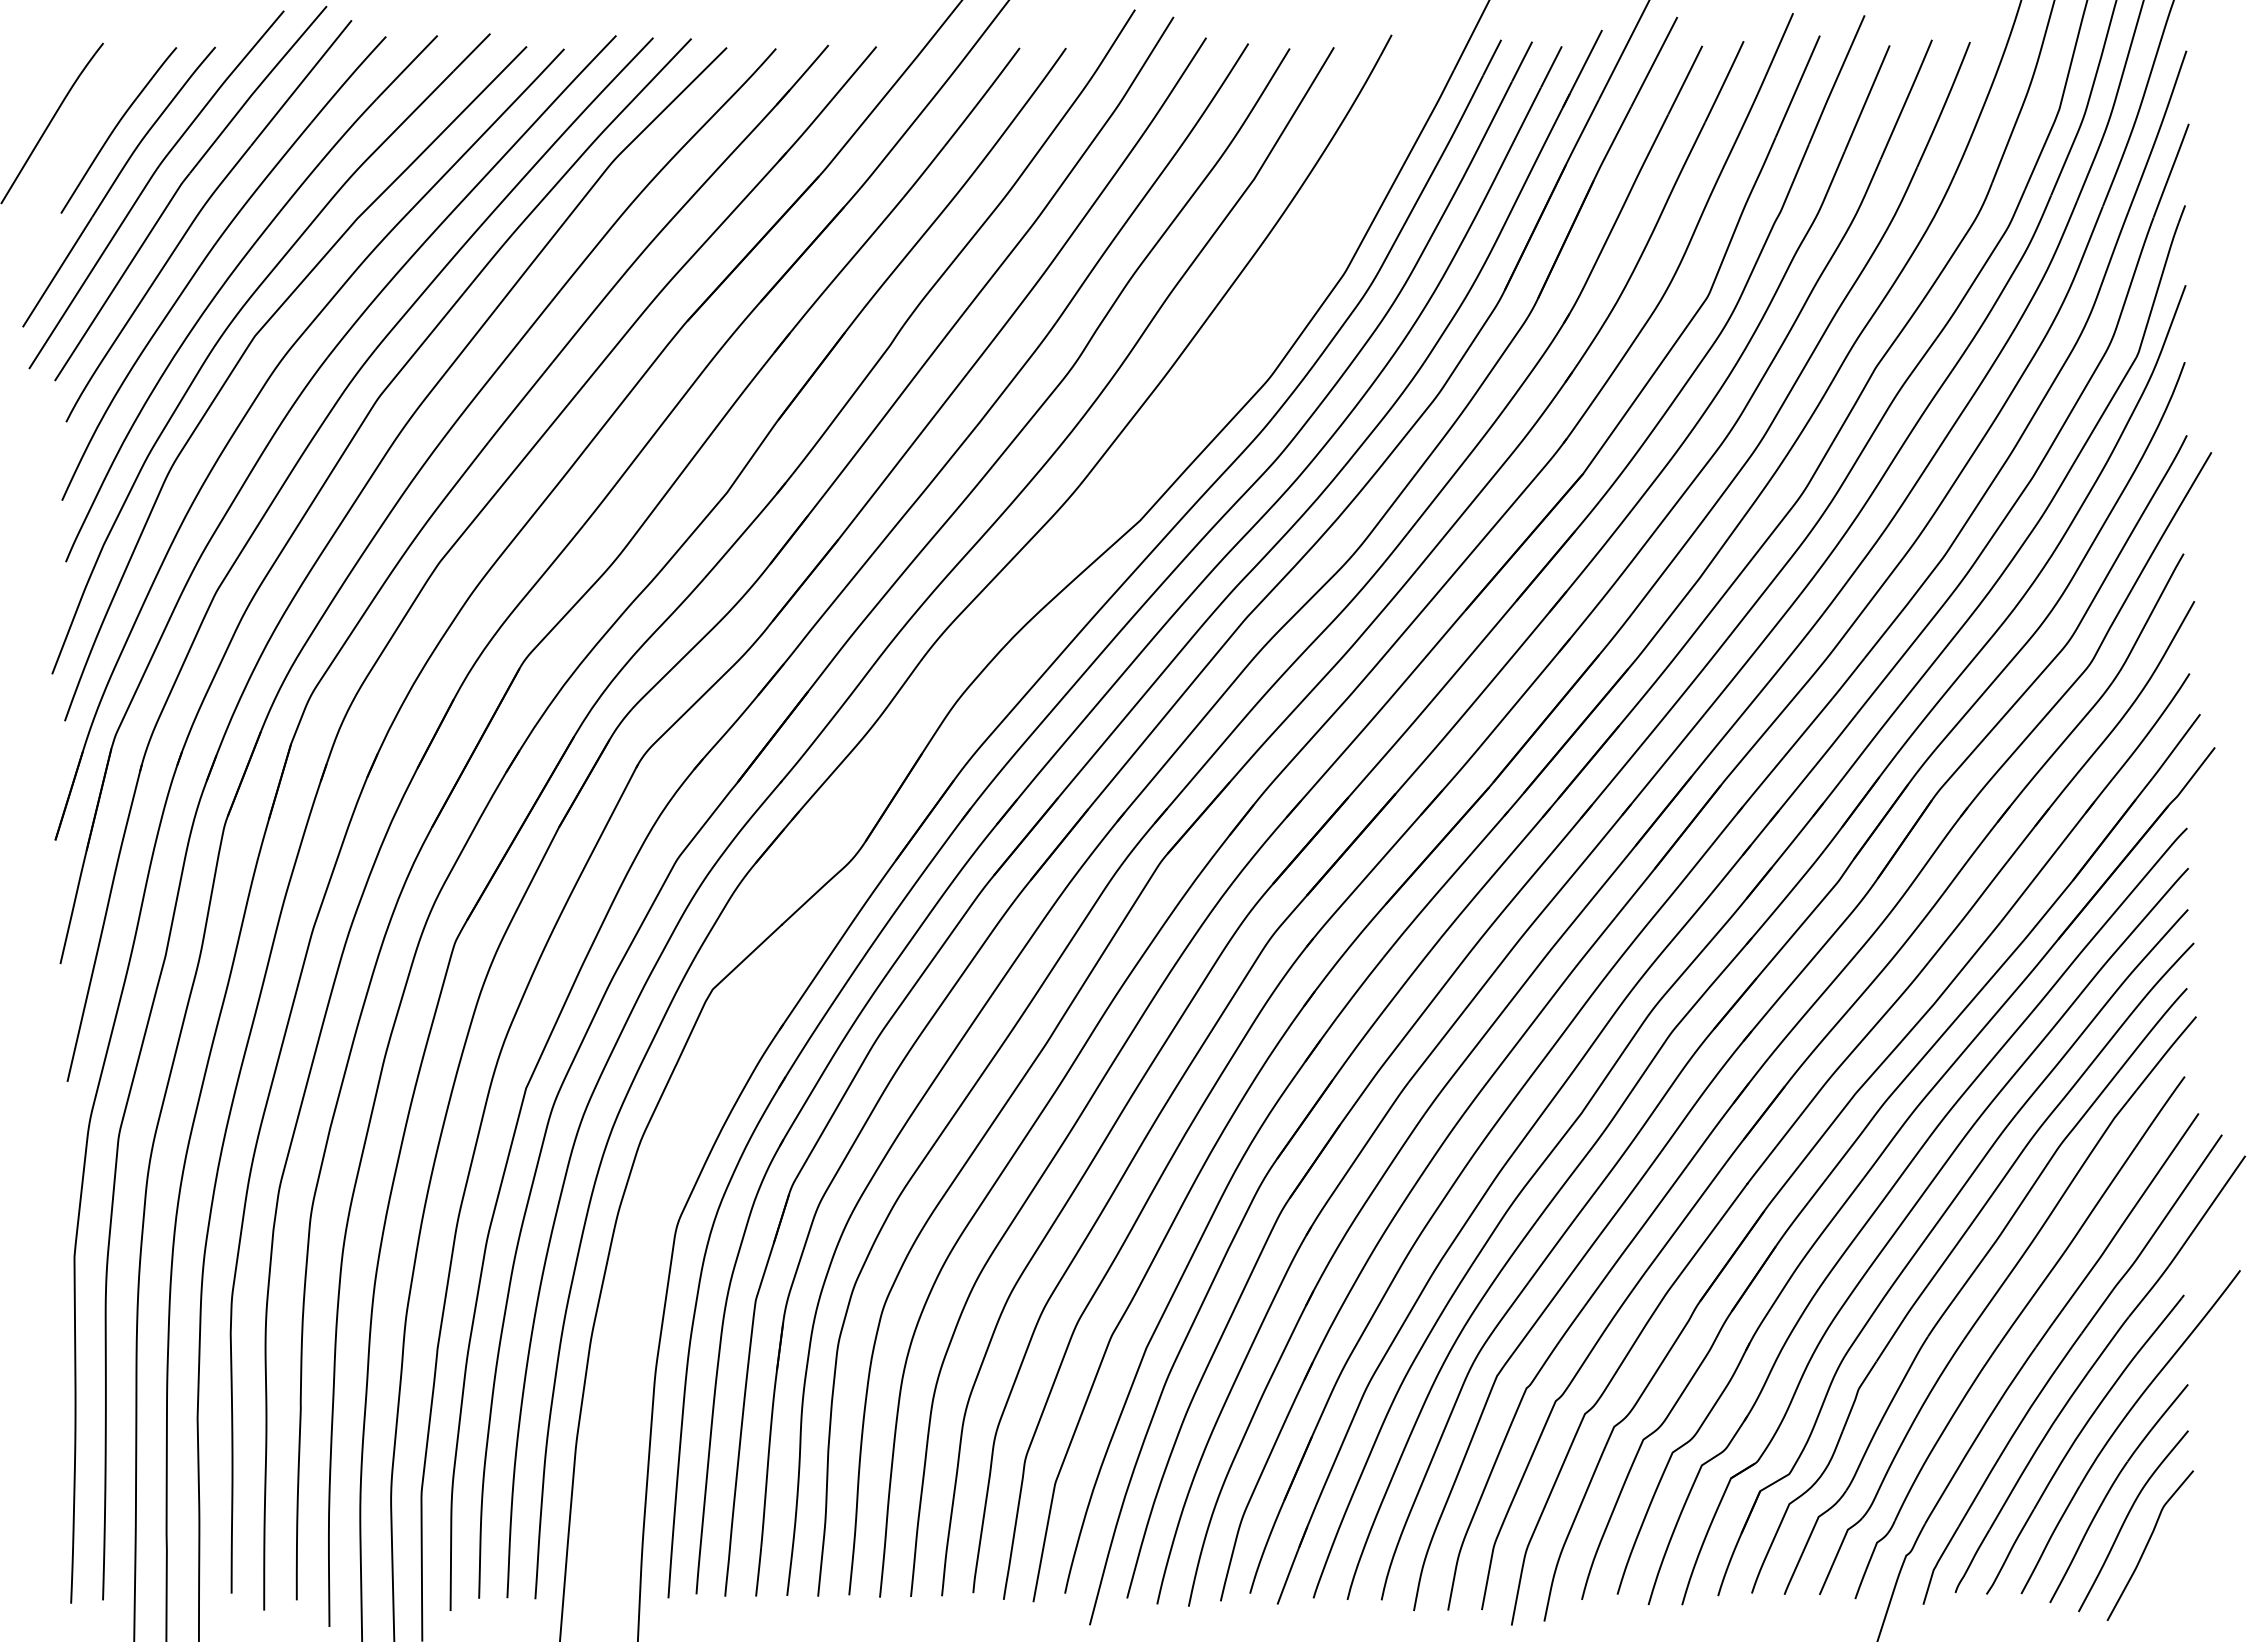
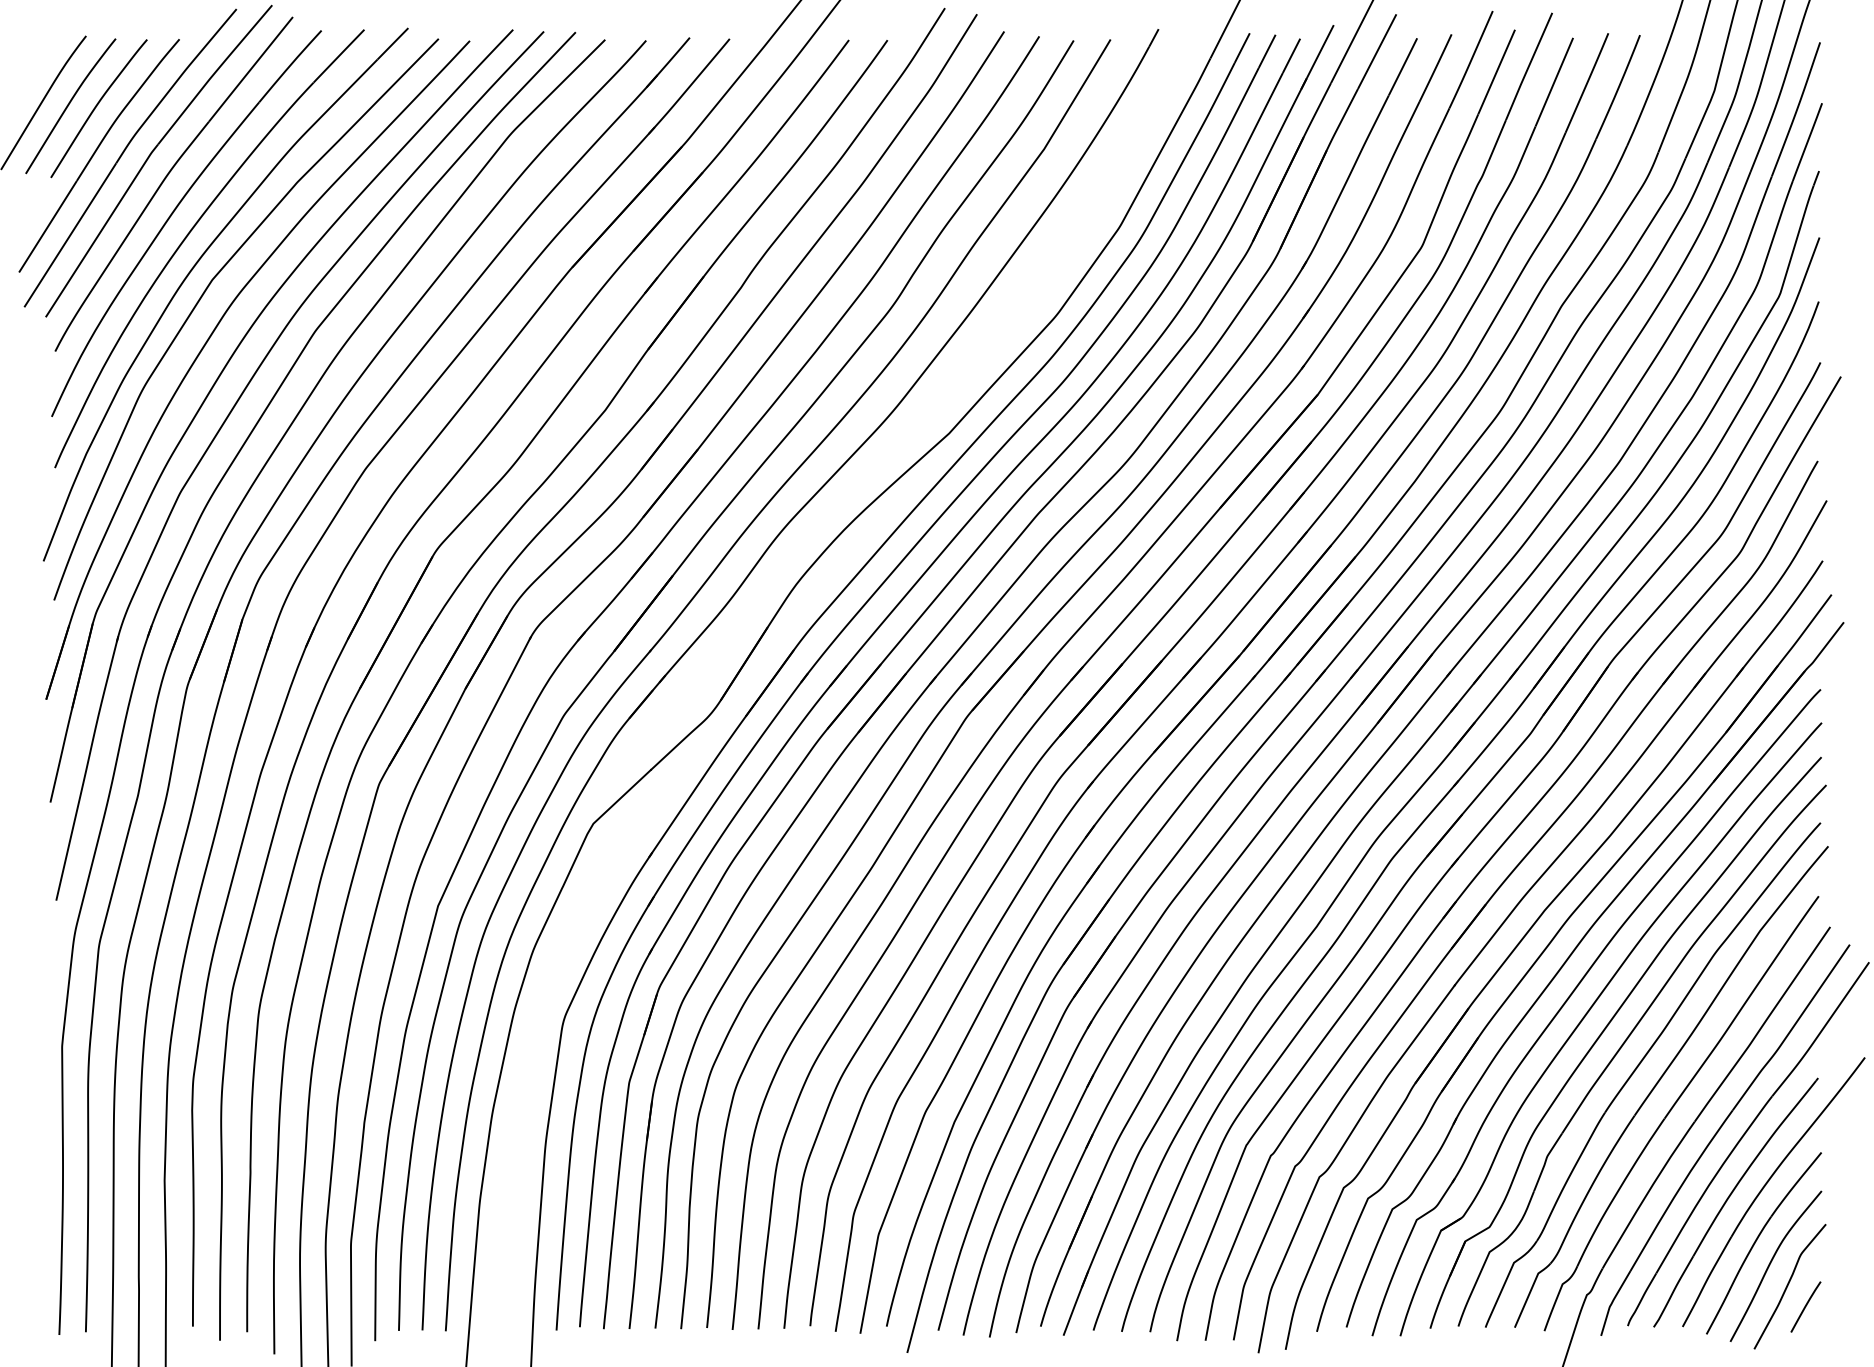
curve: (82, 127) -> (68, 106), added
curve: (2169, 1569) -> (1806, 1306), added

